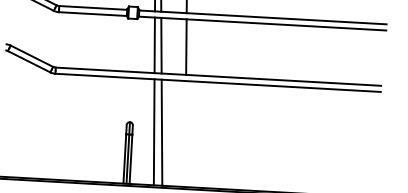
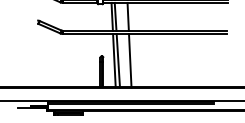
line: (186, 133) -> (130, 60), added

